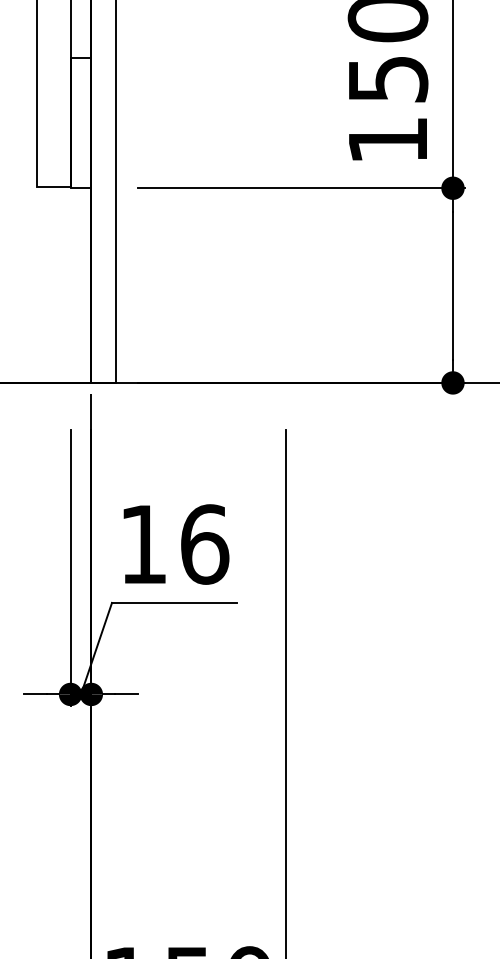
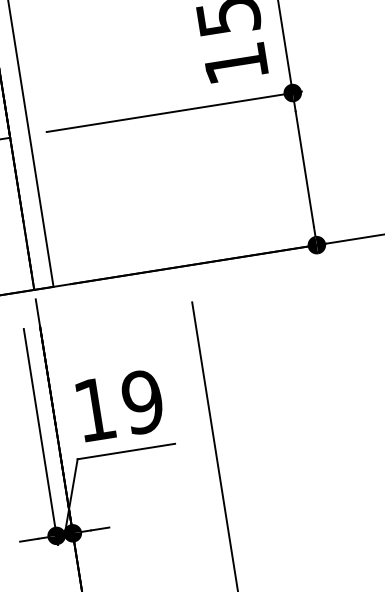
text: (204, 544) -> (142, 402), 16 -> 19

